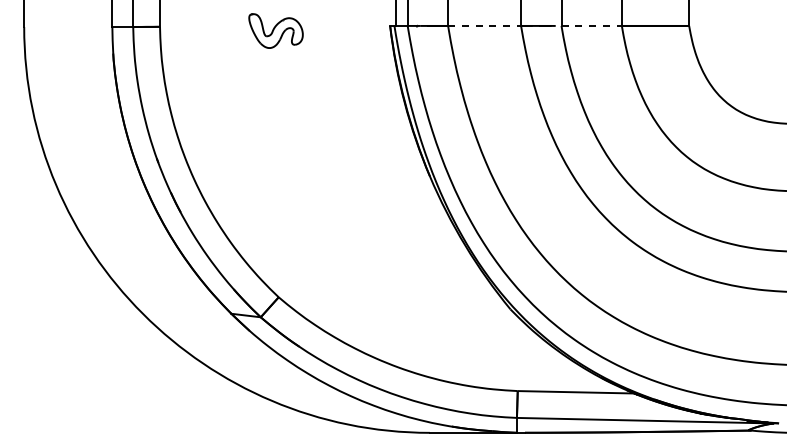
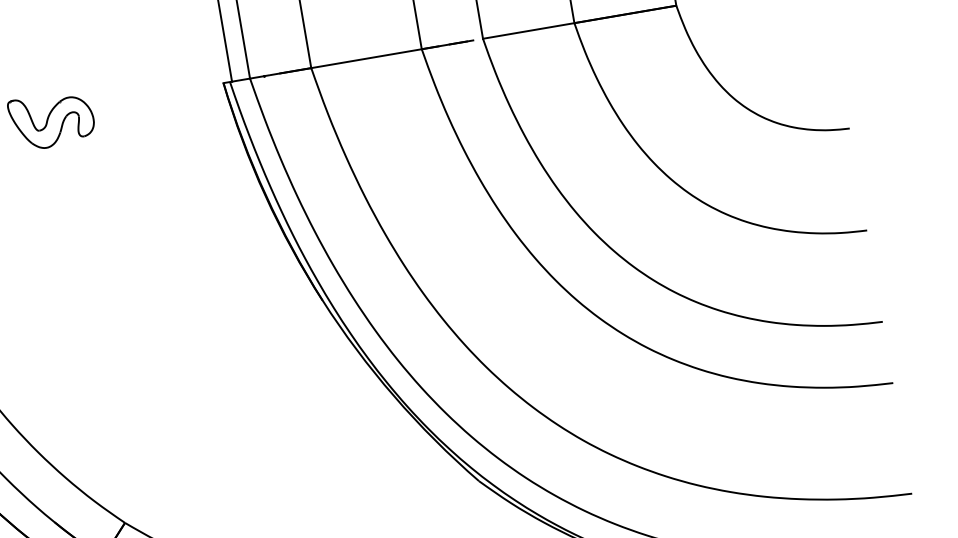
line: (485, 25) -> (367, 57), dashed -> solid
line: (592, 25) -> (529, 30), dashed -> solid

